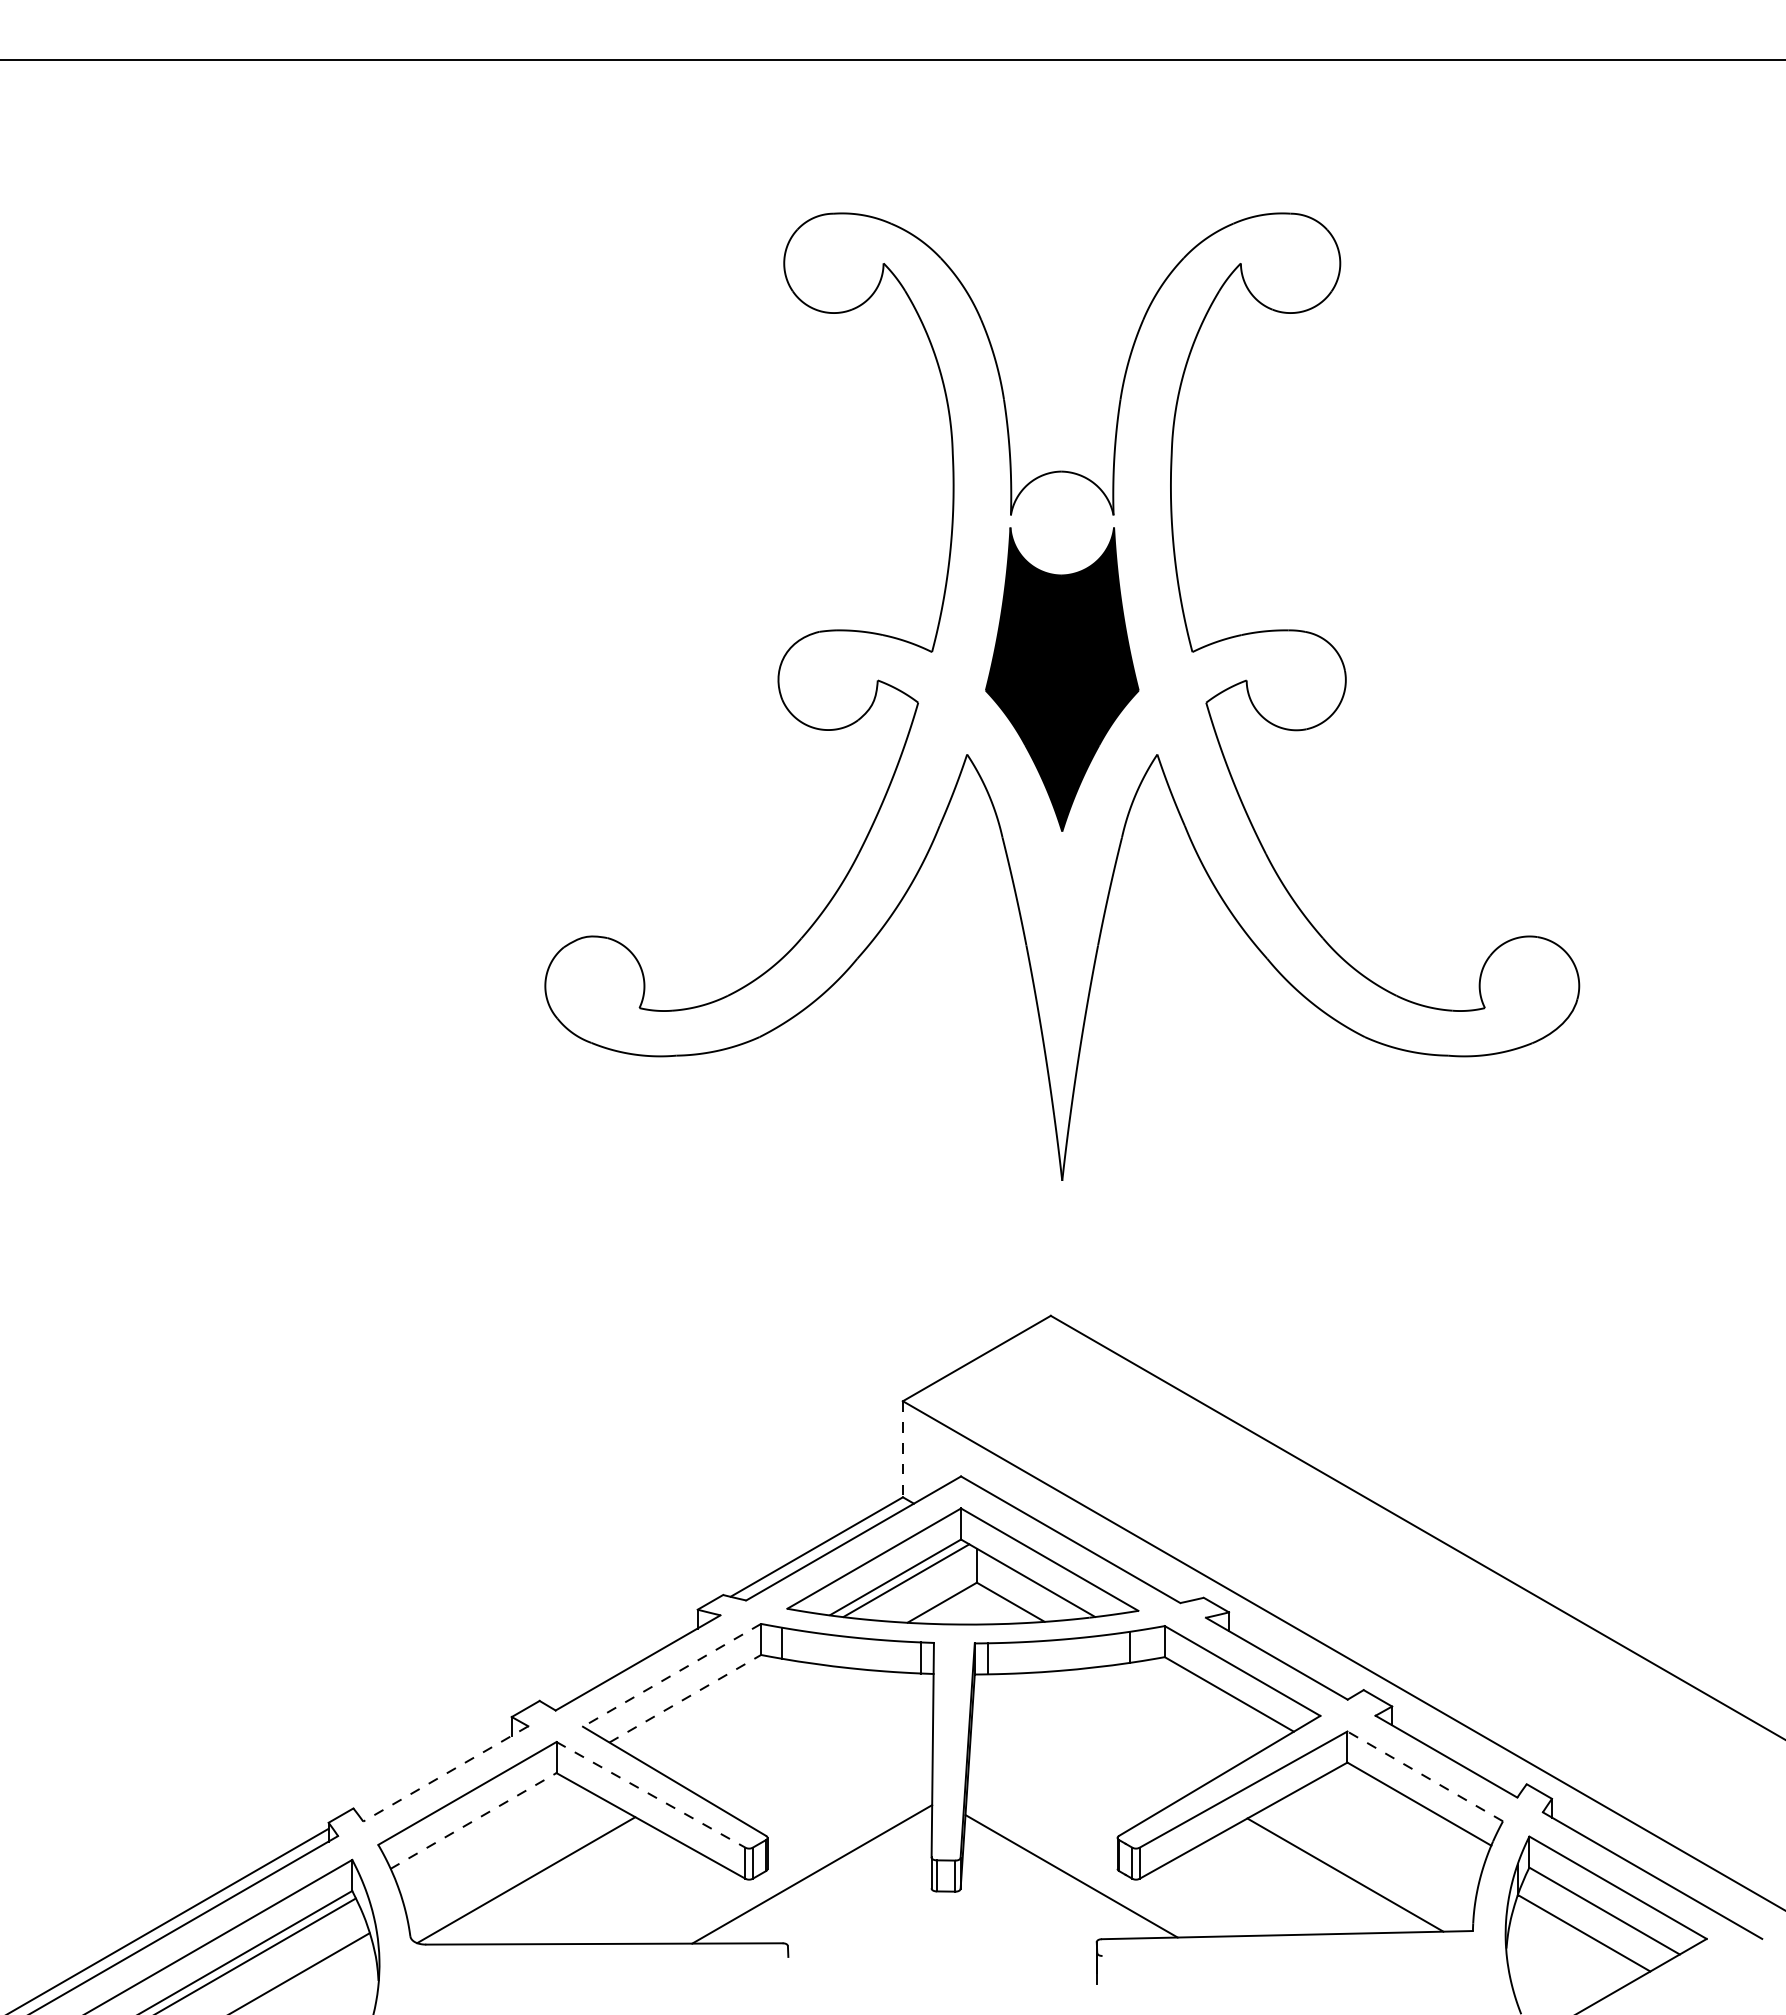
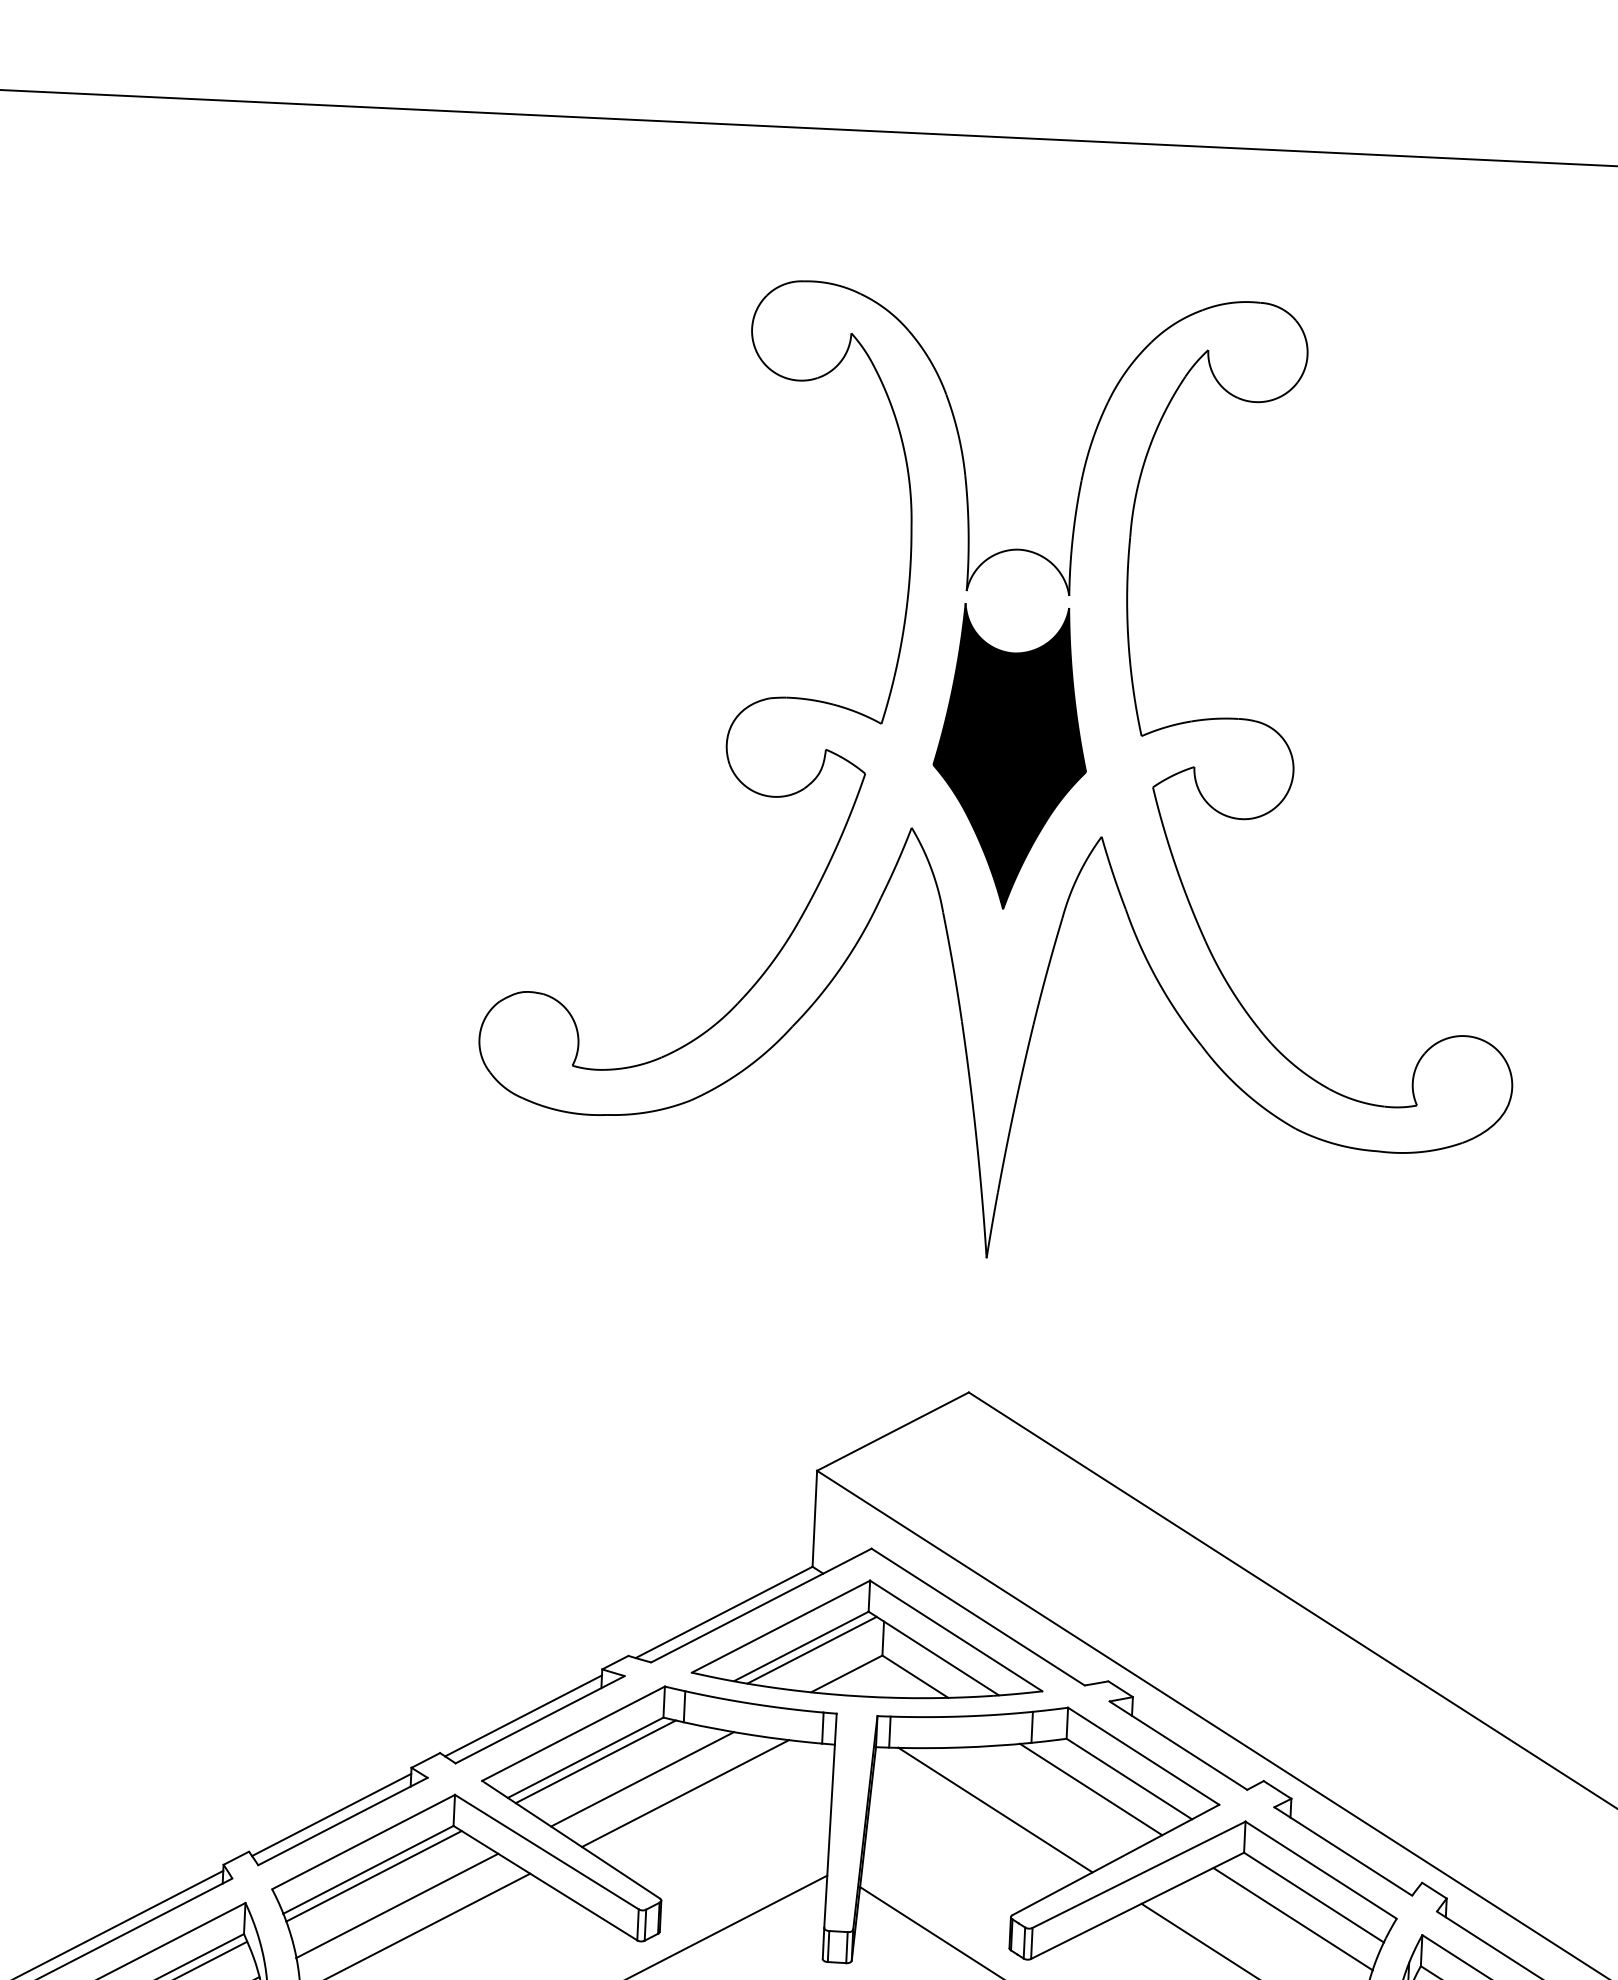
line: (902, 1449) -> (814, 1519), dashed -> solid
line: (620, 1659) -> (522, 1715), added
line: (672, 1675) -> (574, 1733), dashed -> solid
line: (685, 1698) -> (585, 1757), dashed -> solid
line: (695, 1702) -> (595, 1761), added
line: (1191, 1706) -> (1090, 1789), added
line: (743, 1717) -> (642, 1779), added
line: (786, 1729) -> (685, 1793), added
line: (1097, 1731) -> (995, 1809), added
line: (433, 1767) -> (330, 1814), added
line: (445, 1774) -> (342, 1822), dashed -> solid
line: (1425, 1776) -> (1321, 1870), dashed -> solid
line: (651, 1795) -> (547, 1852), dashed -> solid
line: (473, 1821) -> (368, 1870), dashed -> solid
line: (478, 1826) -> (373, 1875), added
line: (1399, 1826) -> (1293, 1918), added
line: (503, 1855) -> (396, 1905), added

